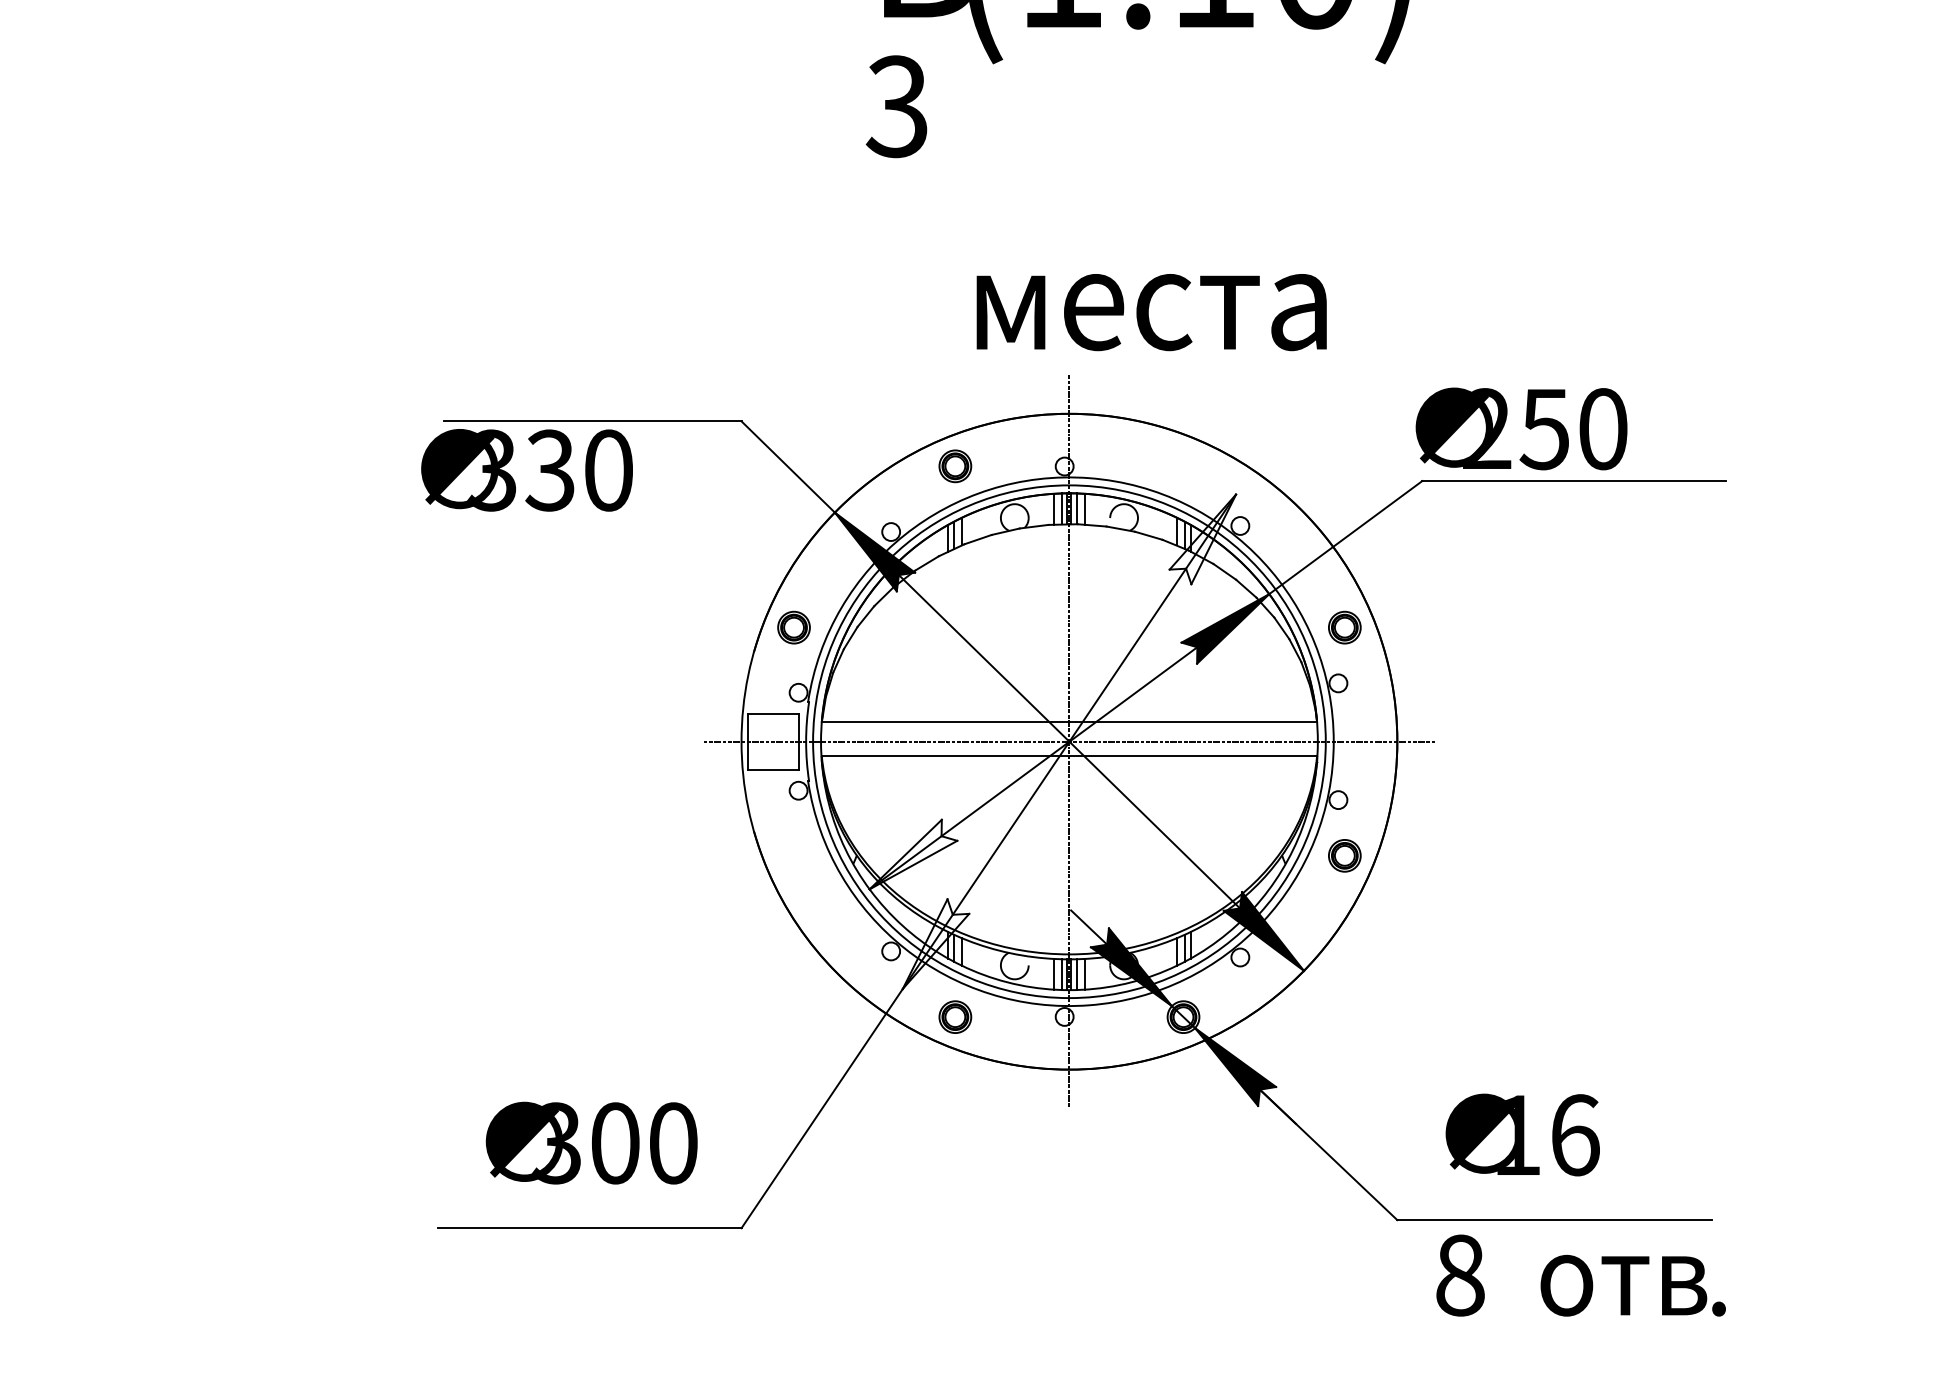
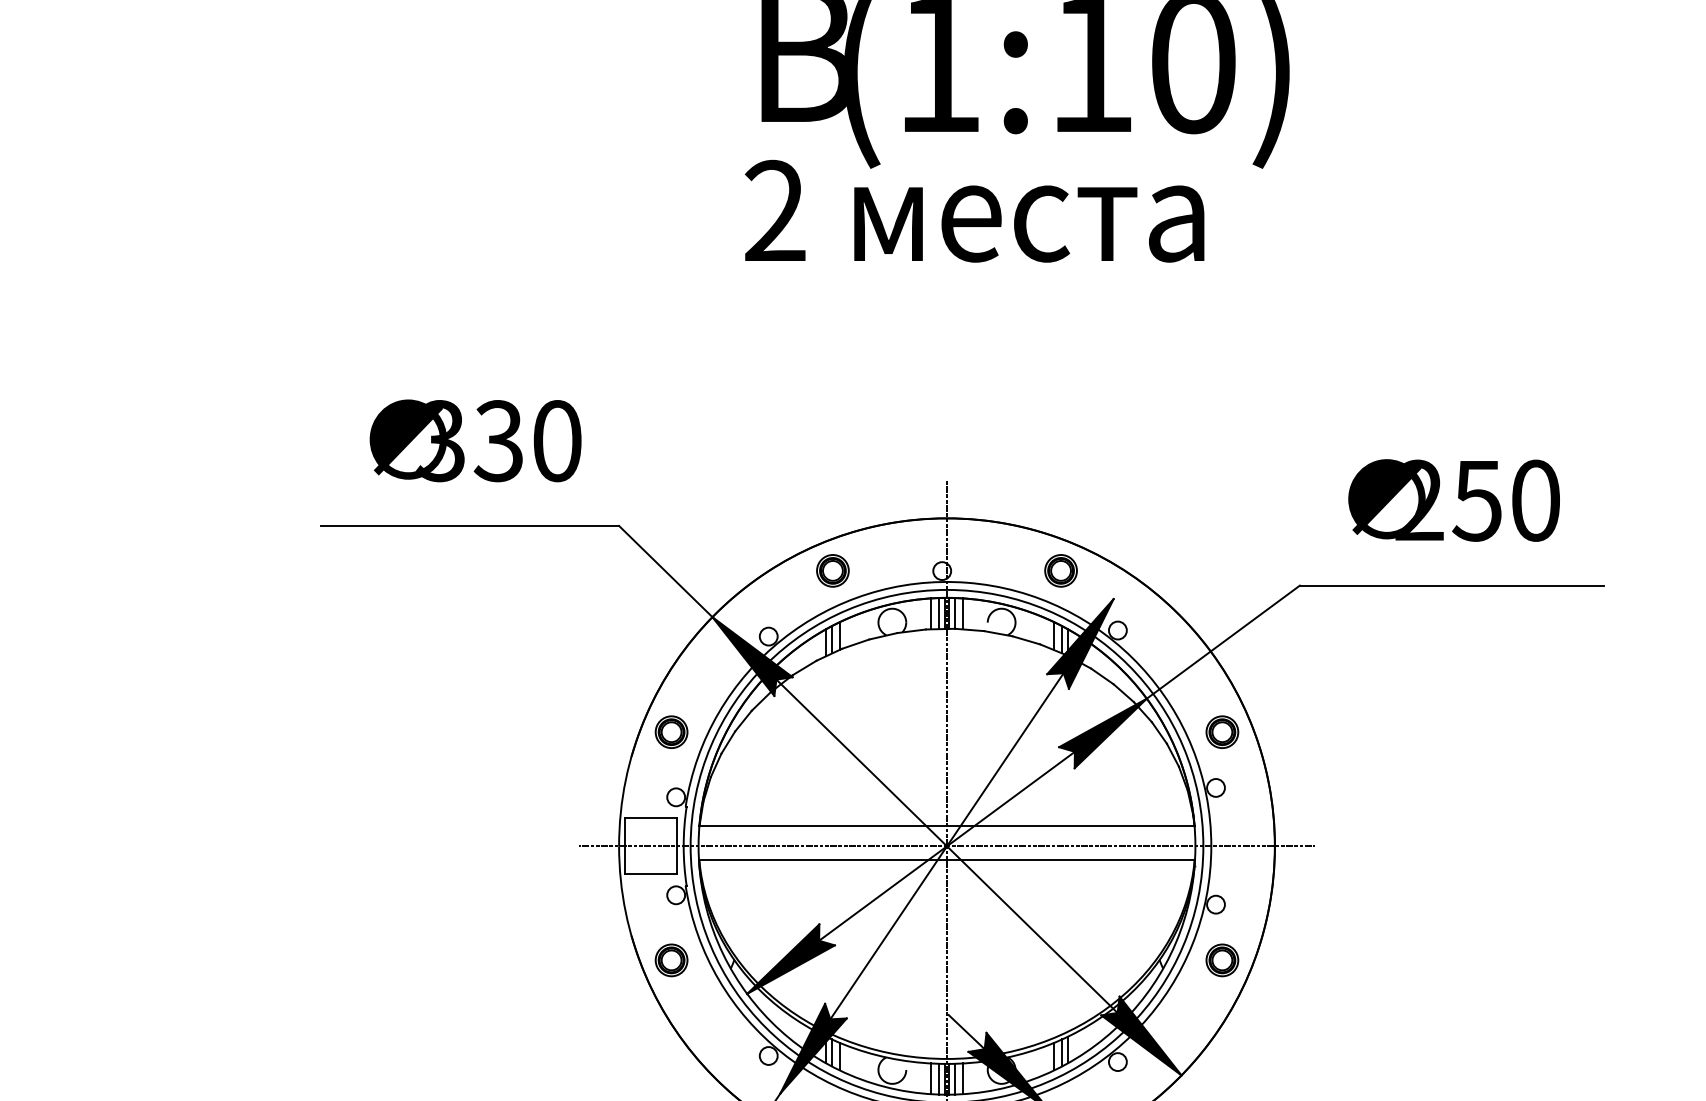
text: (896, 106) -> (774, 211), 3 -> 2
text: (1151, 312) -> (1029, 224), moved
text: (1521, 428) -> (1454, 500), moved
part: (1183, 466) -> (1061, 571), added
text: (526, 470) -> (475, 441), moved
fill: (1202, 539) -> (1080, 644), added
fill: (913, 854) -> (791, 959), added
part: (793, 855) -> (671, 960), added
fill: (935, 943) -> (813, 1048), added

